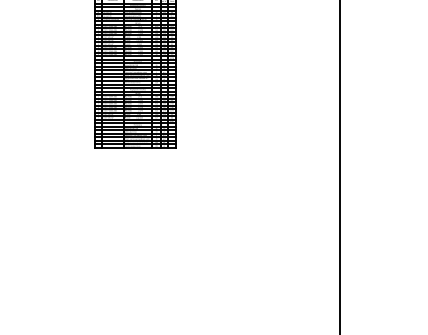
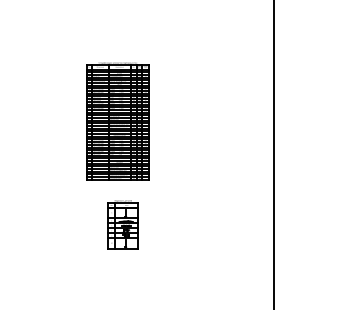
part: (141, 206) -> (122, 224), added

